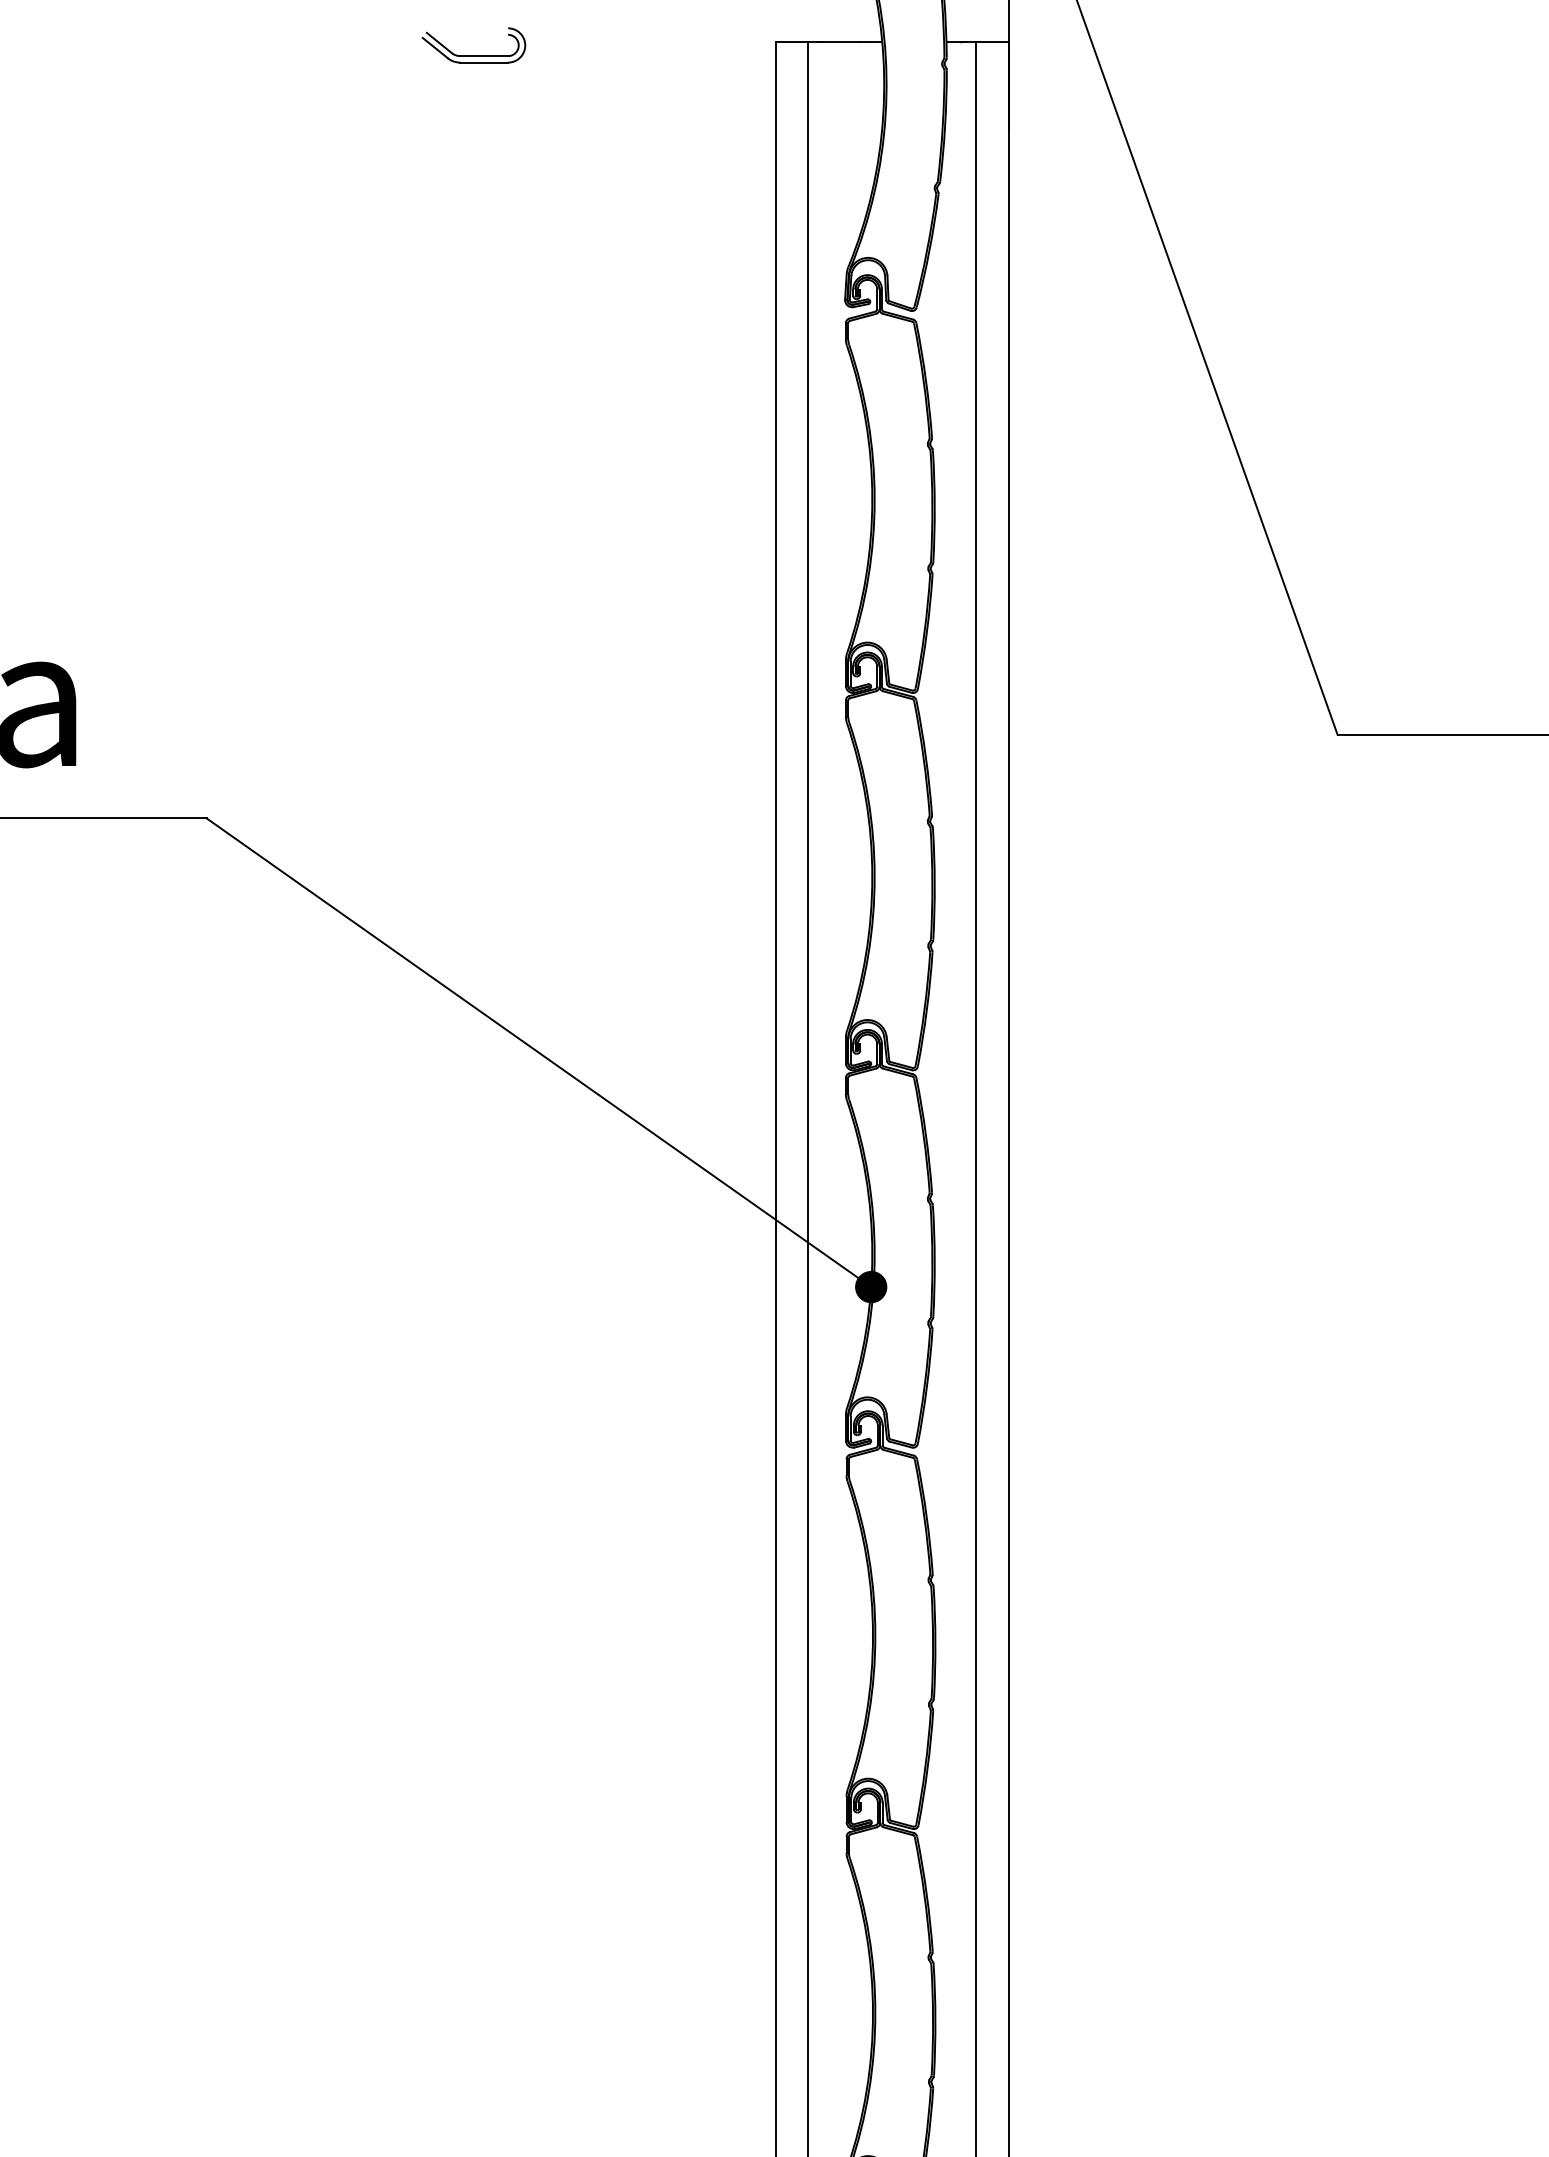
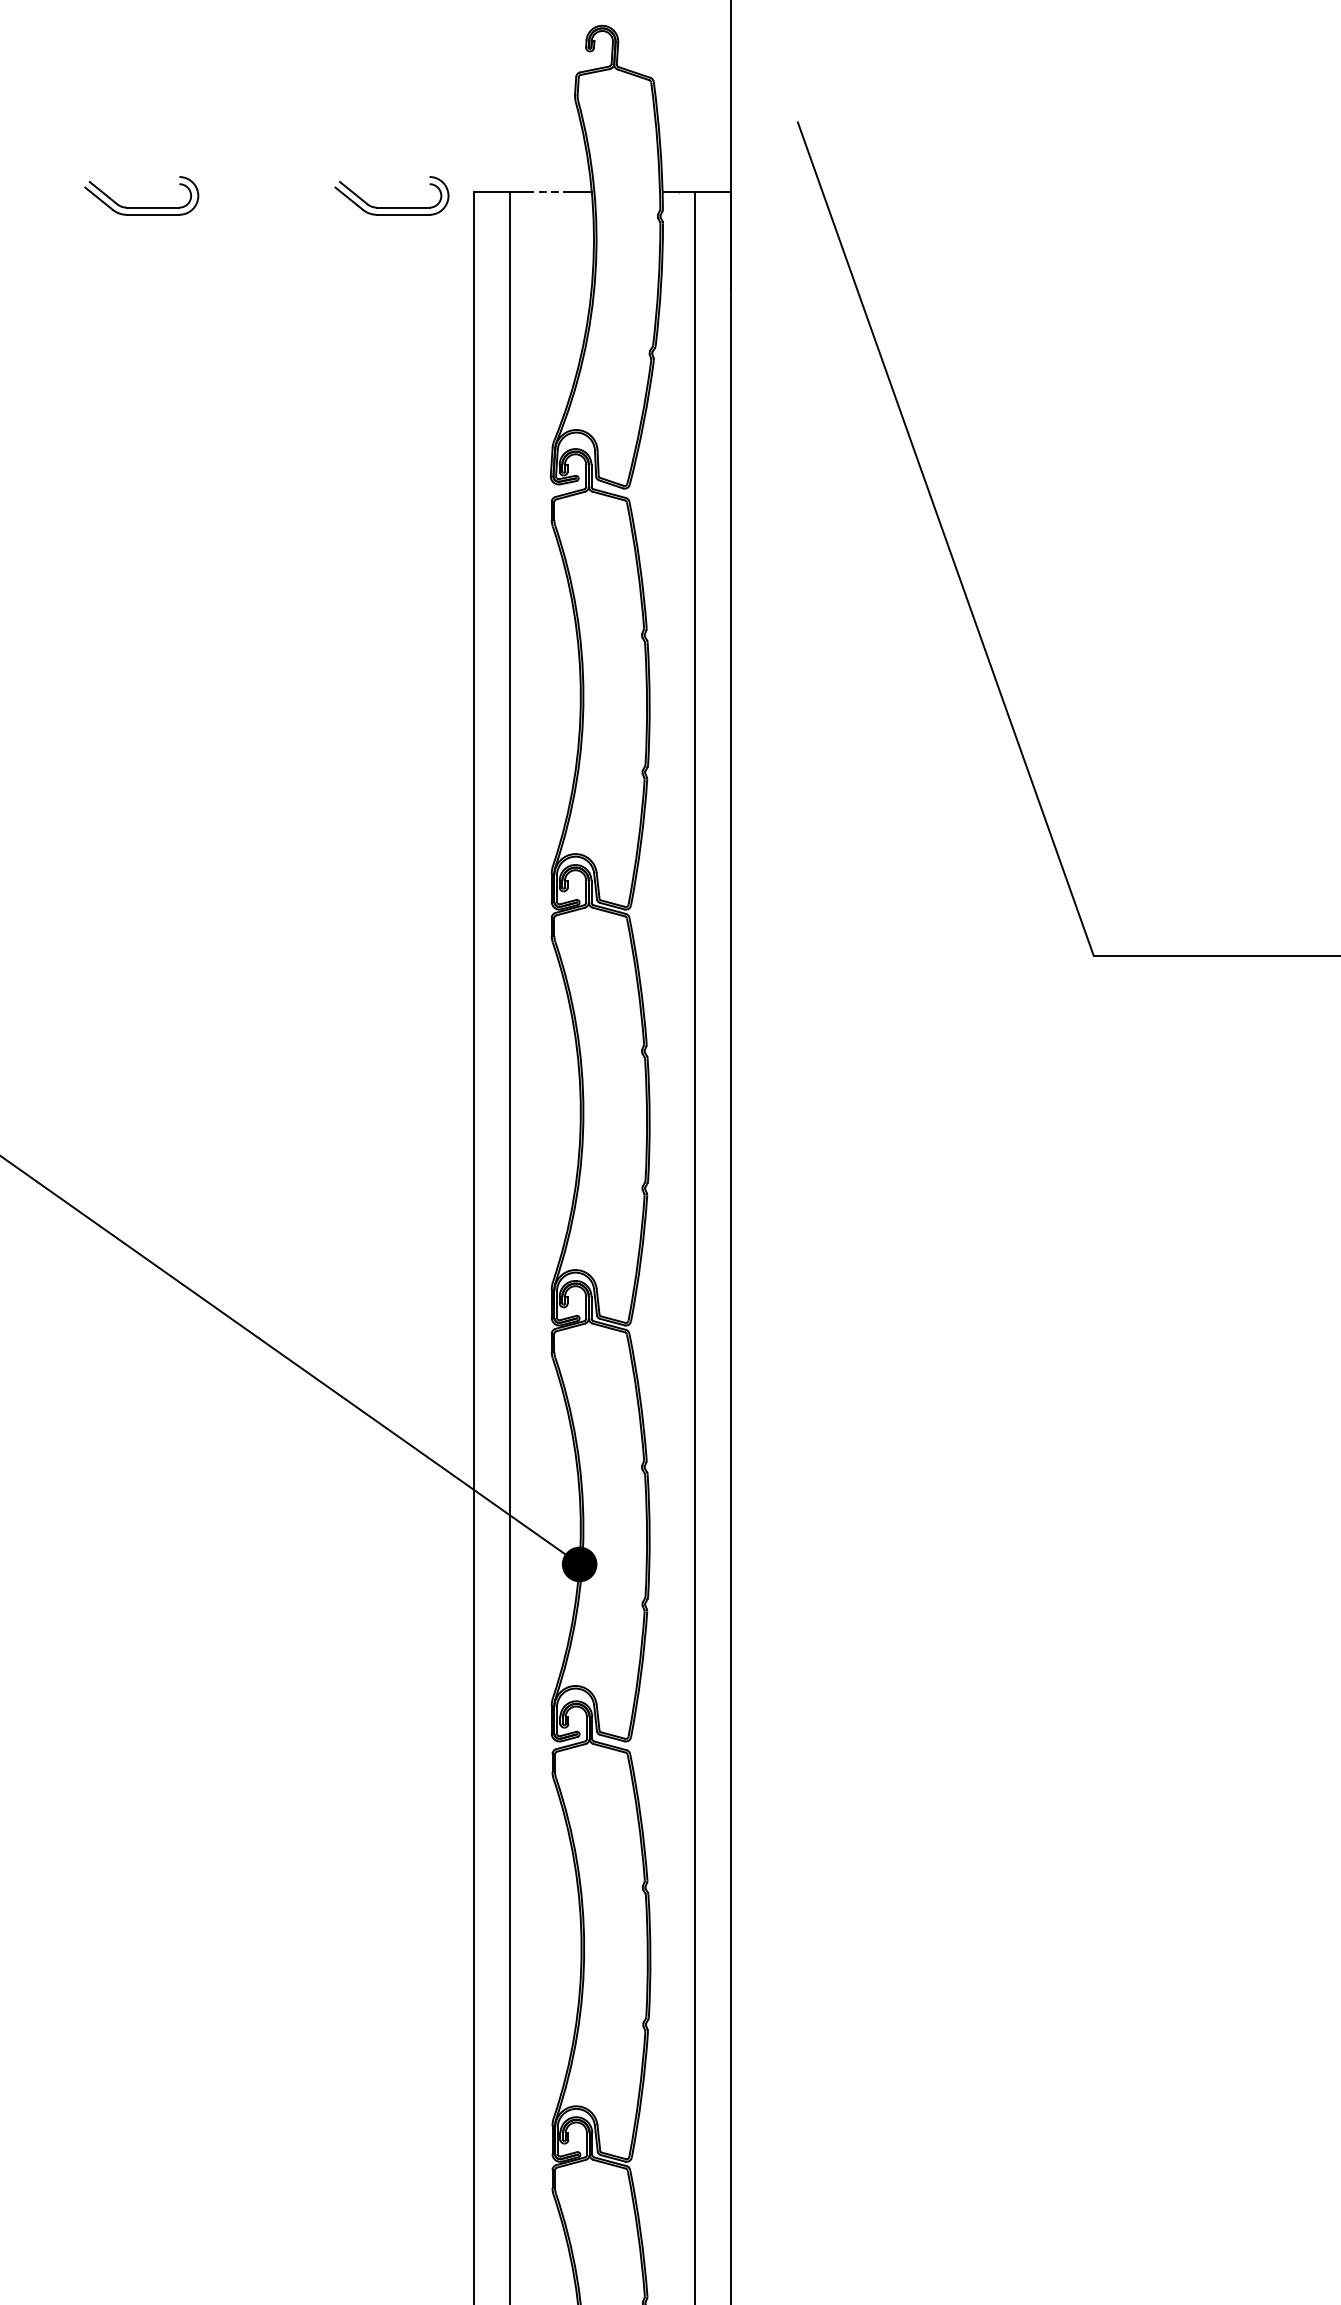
line: (841, 42) -> (546, 192), solid -> dashed
part: (700, 55) -> (391, 206), added

